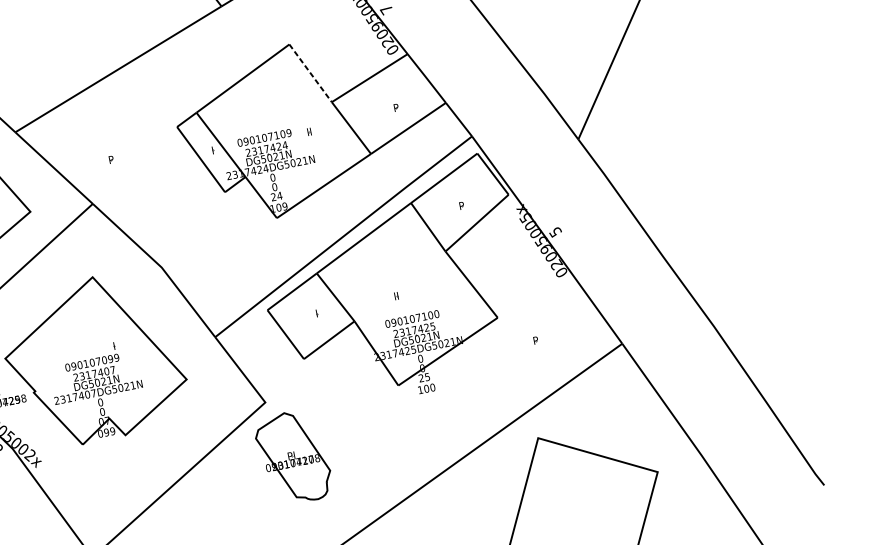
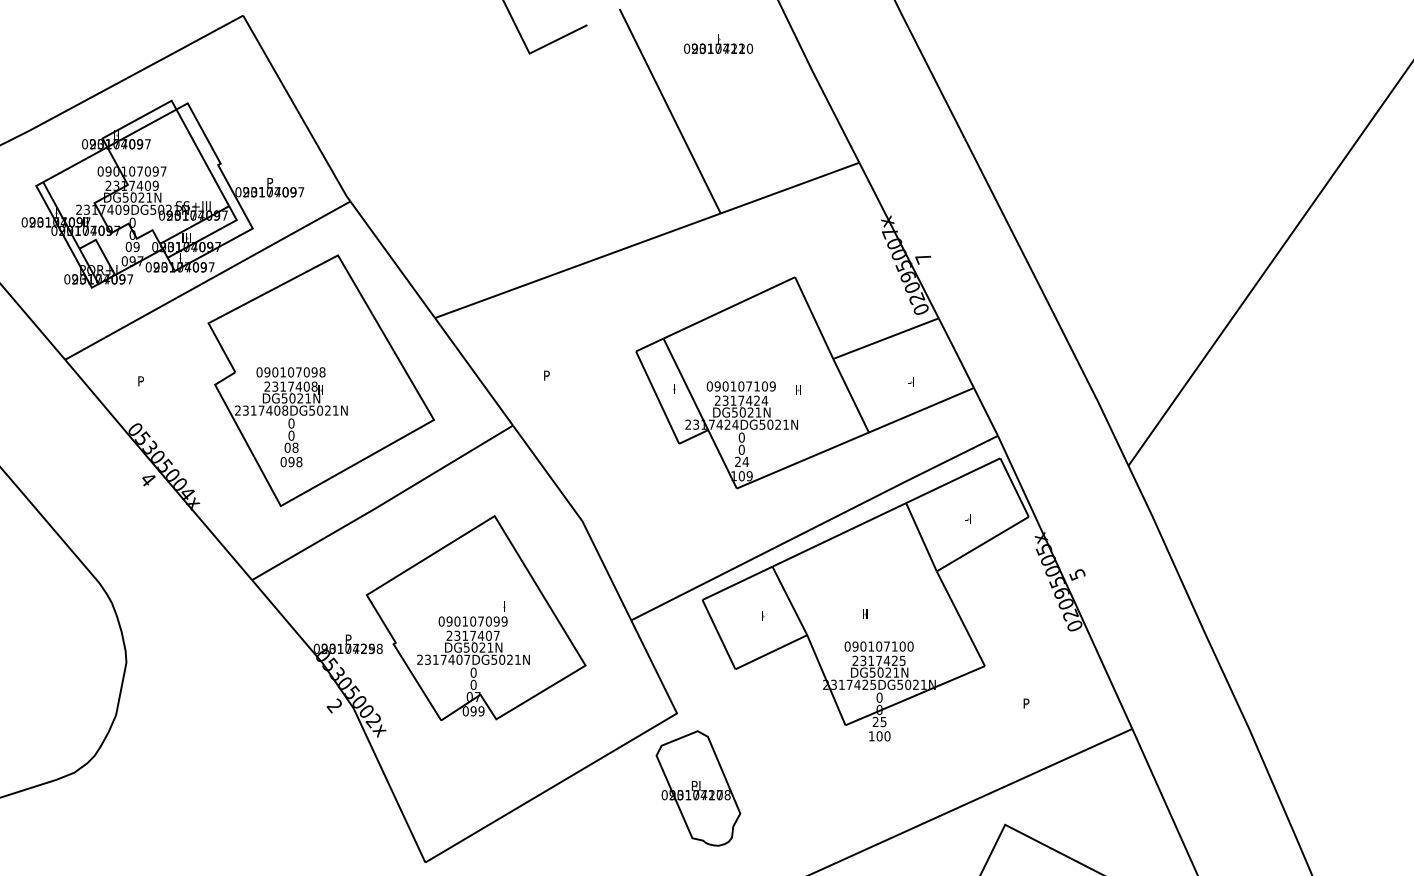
line: (310, 73) -> (814, 318), dashed -> solid
text: (396, 107) -> (911, 381), P -> -I
text: (461, 205) -> (968, 518), P -> -I

